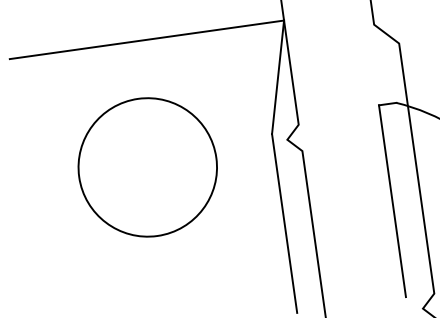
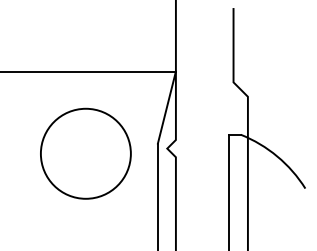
circle: (147, 167) -> (85, 153), moved

